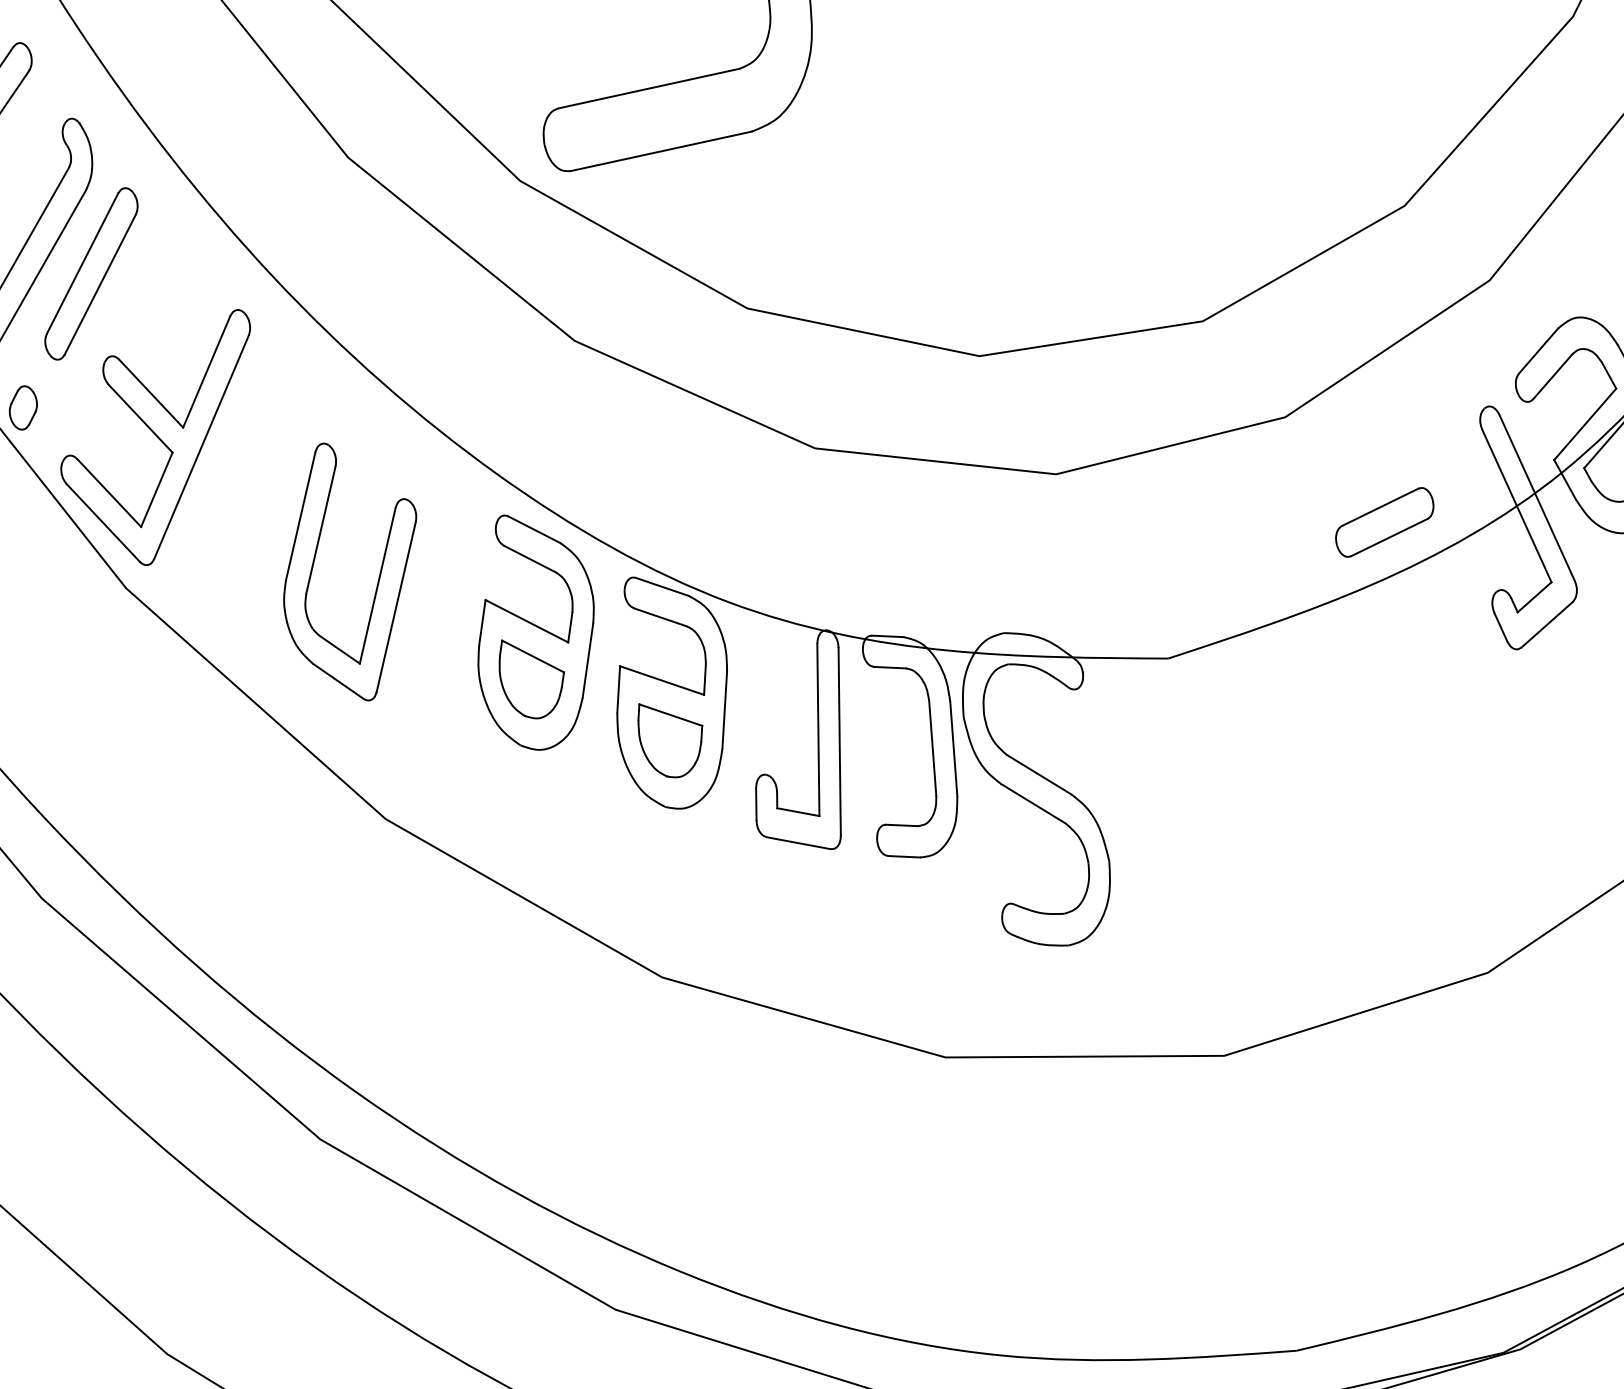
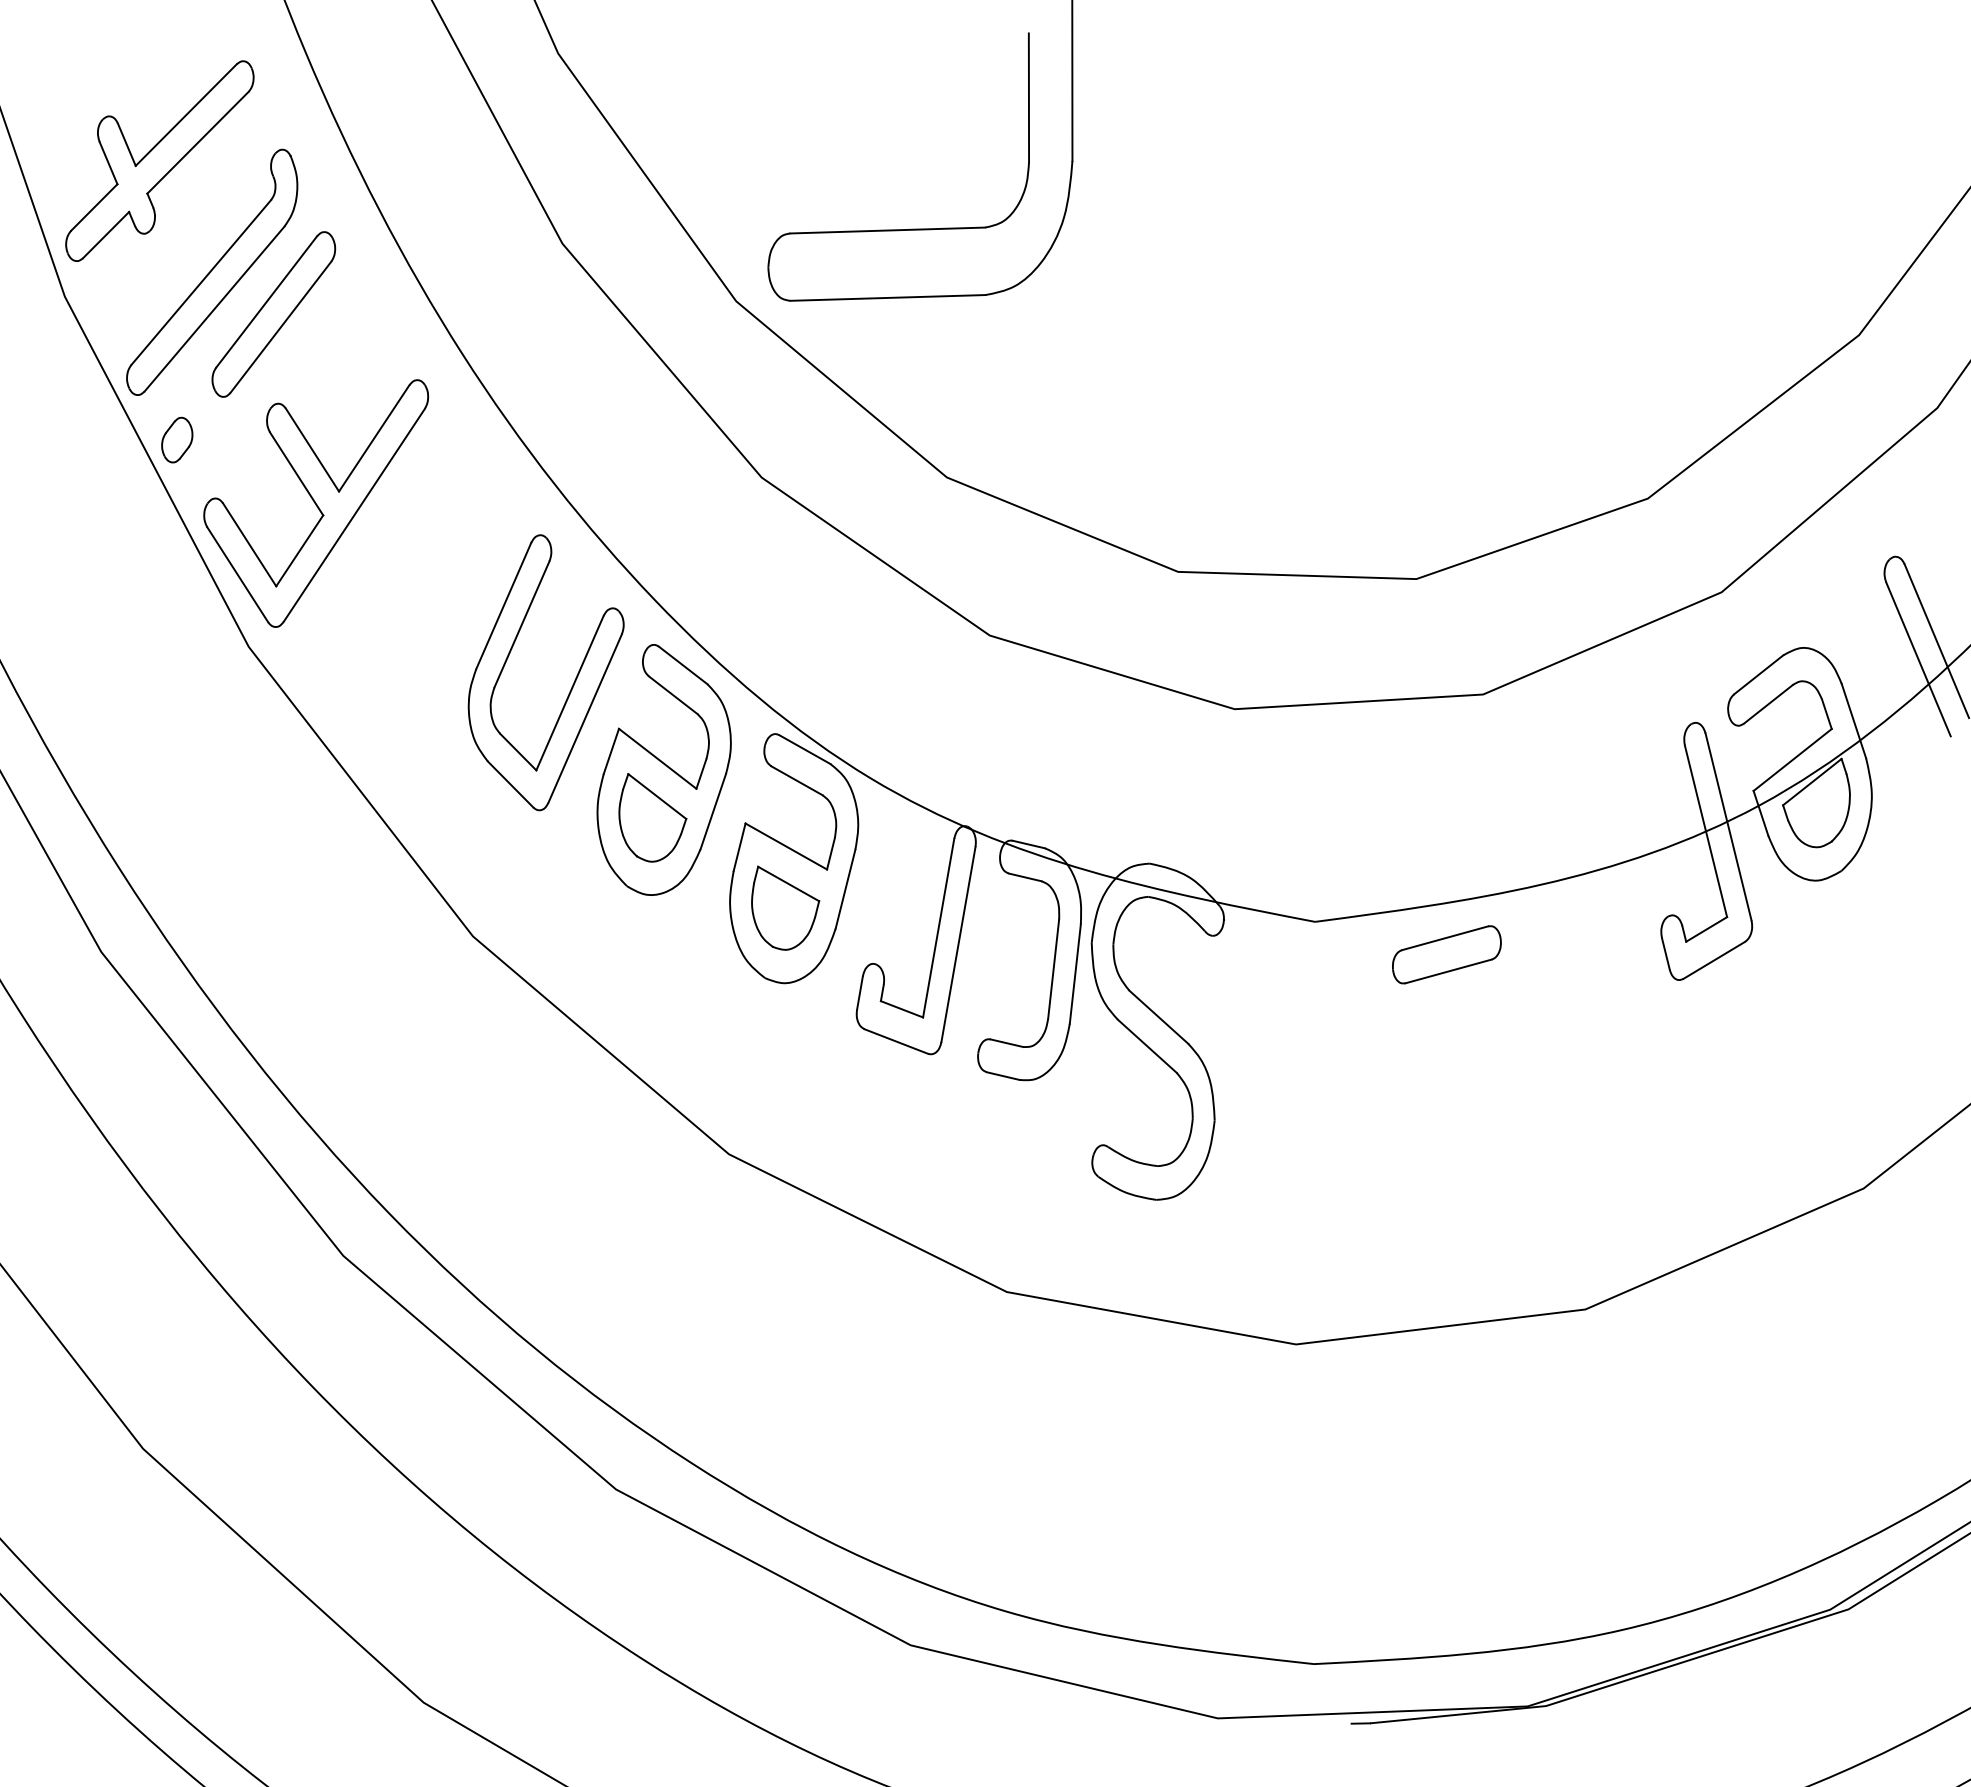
part: (1384, 522) -> (1446, 954), moved
part: (377, 579) -> (571, 686), moved

